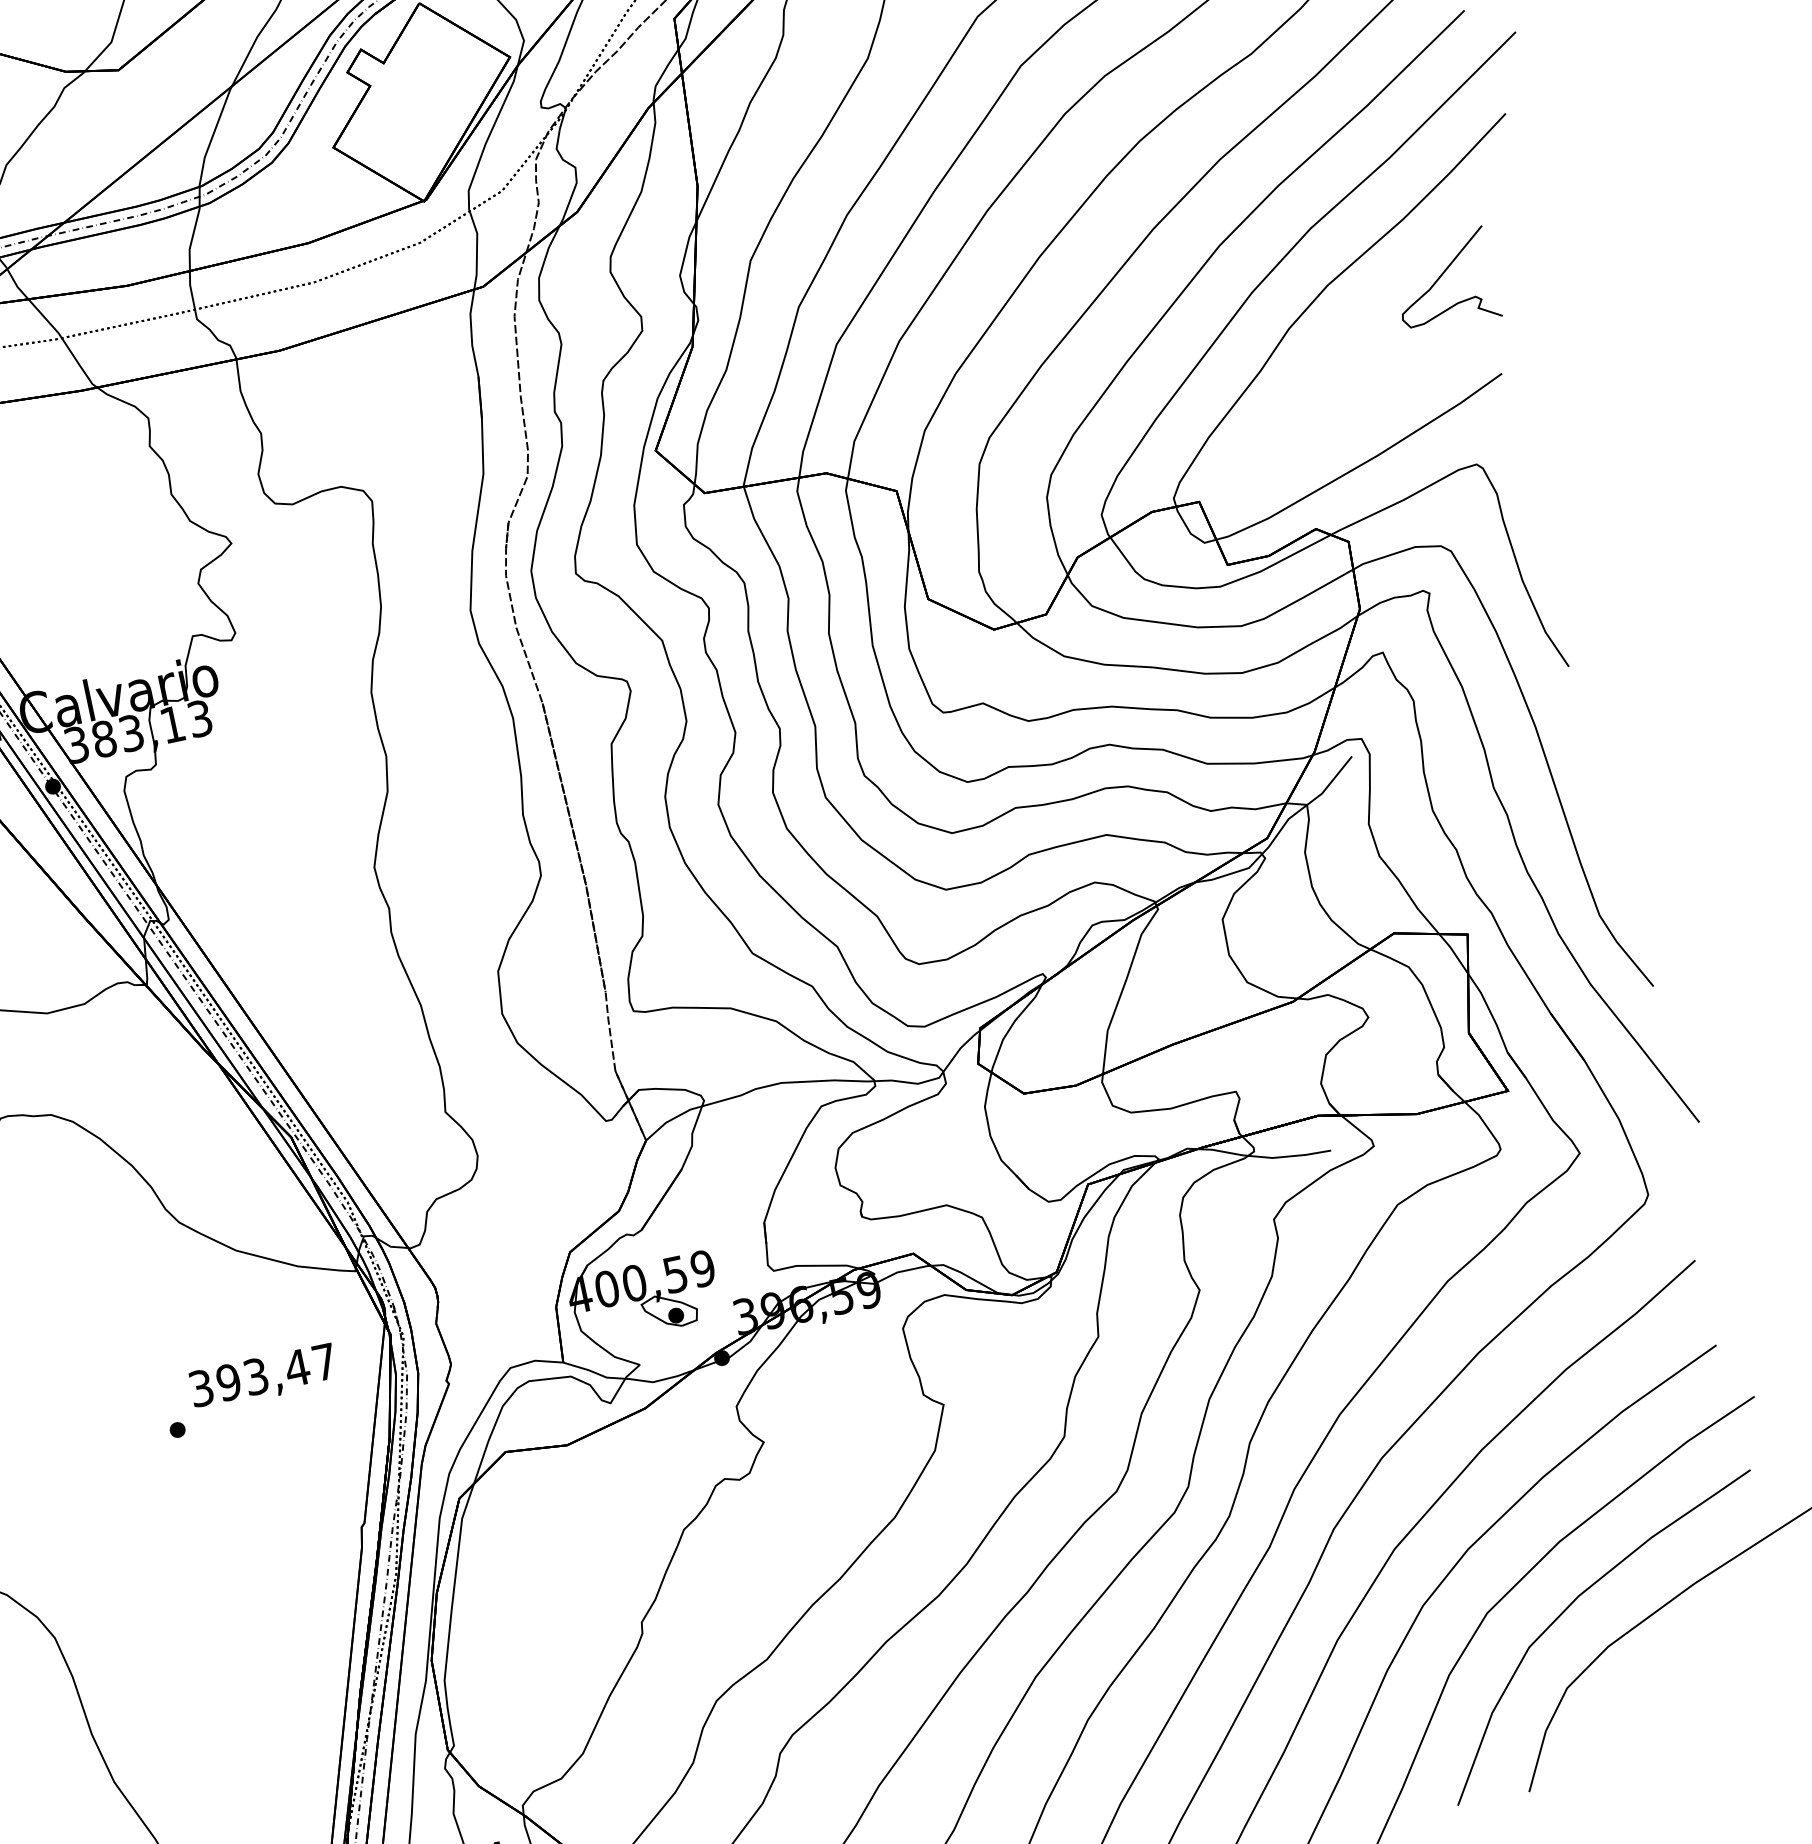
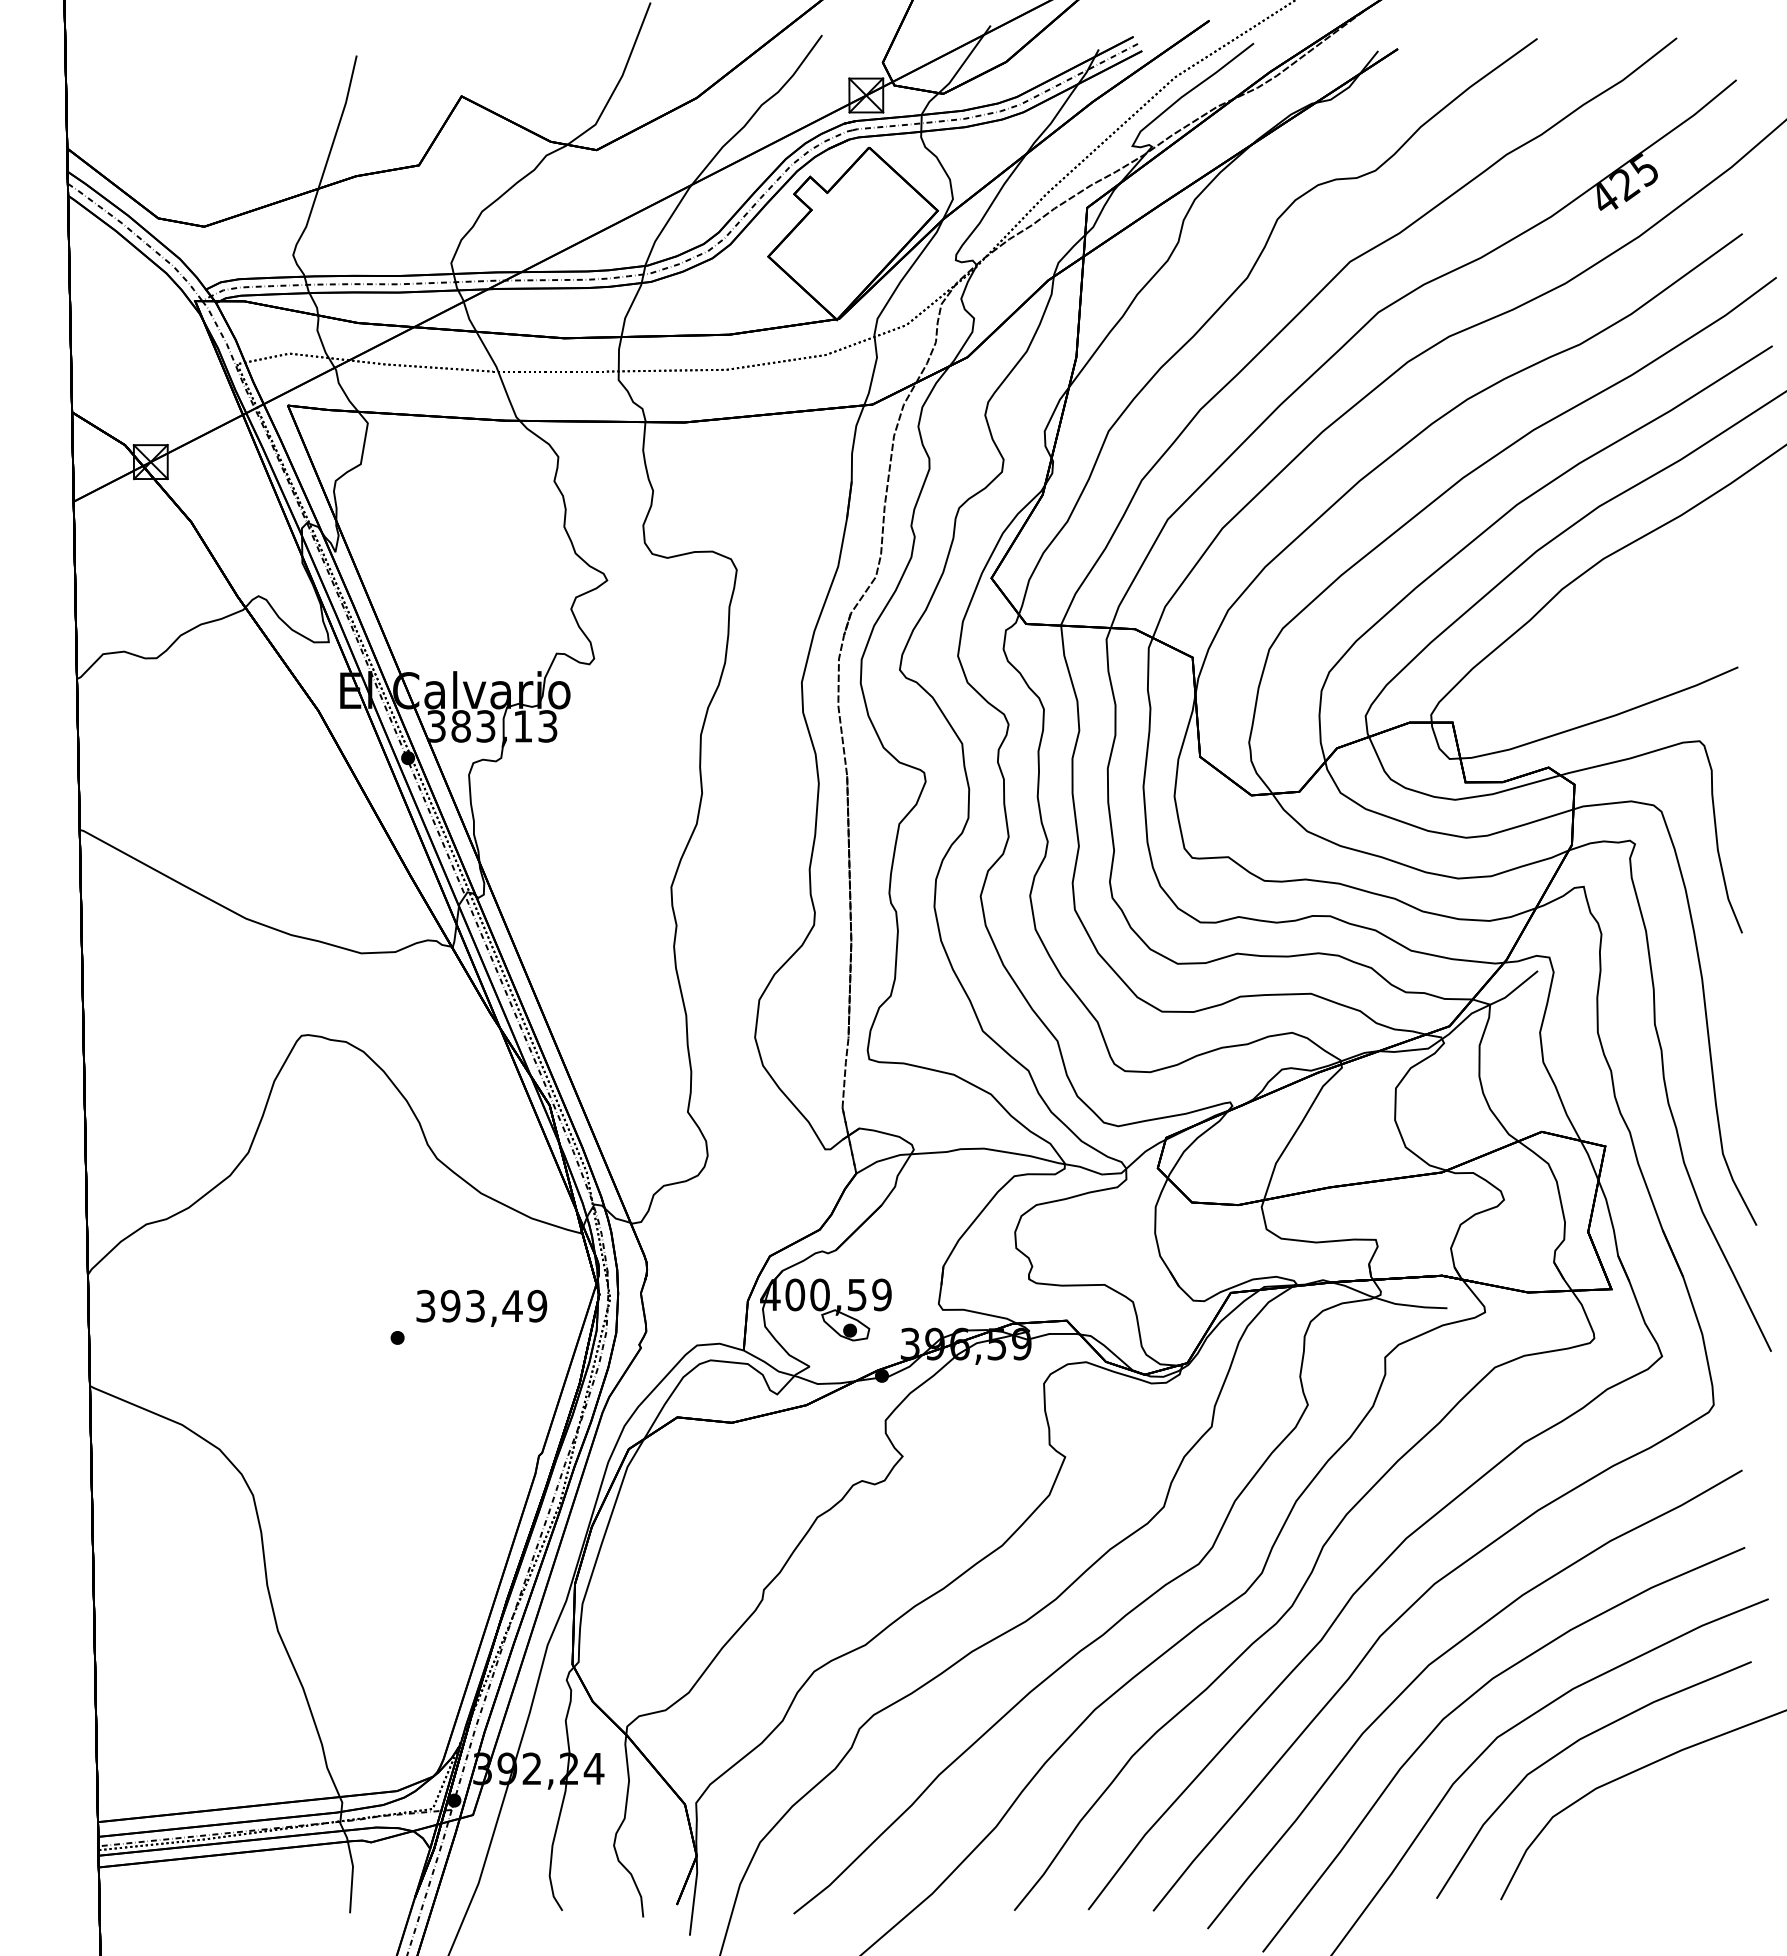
curve: (1440, 278) -> (1702, 573), removed
text: (324, 1361) -> (537, 1305), 393,47 -> 393,49

